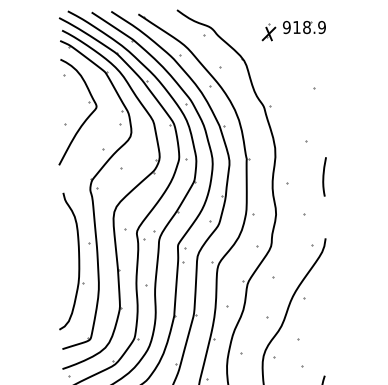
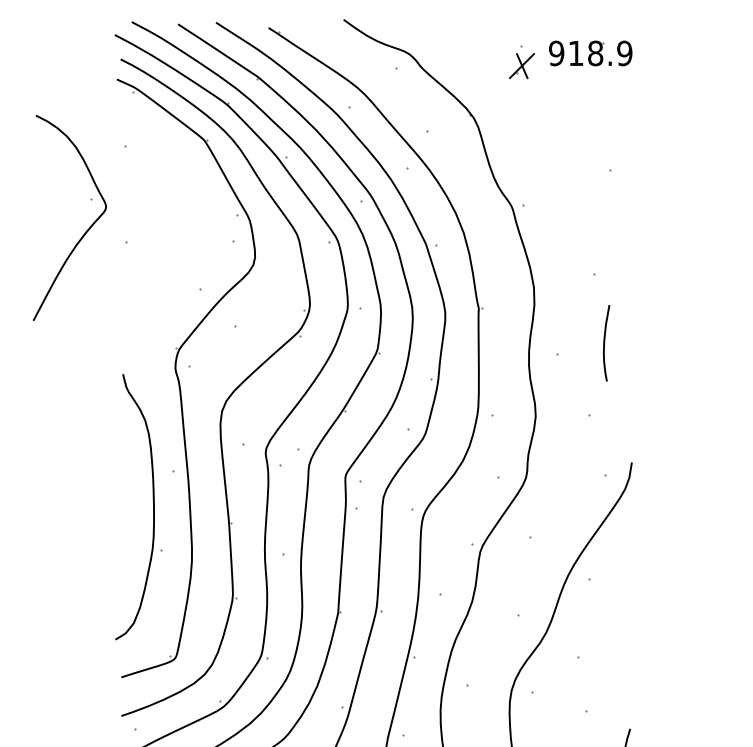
part: (85, 119) -> (84, 231), moved
curve: (324, 176) -> (606, 342), moved

